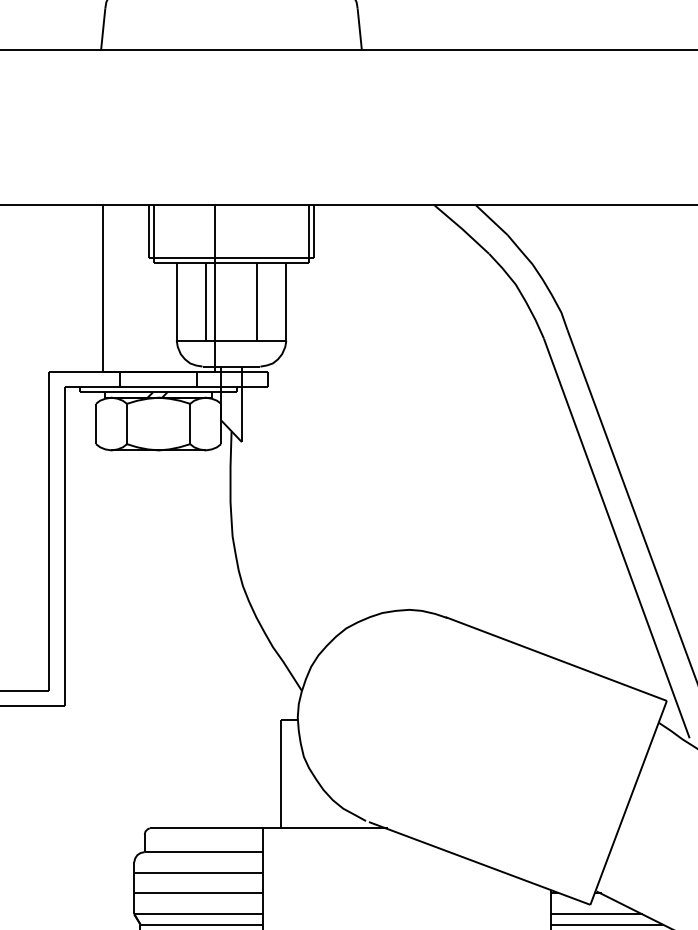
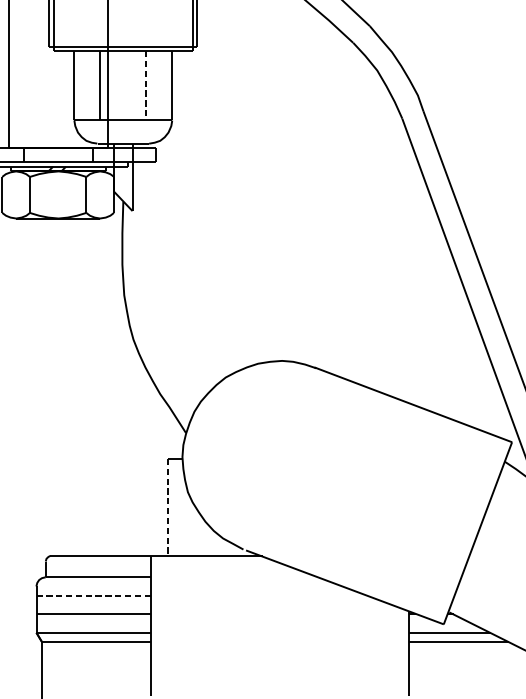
line: (257, 301) -> (146, 85), solid -> dashed
line: (281, 774) -> (167, 507), solid -> dashed
line: (198, 872) -> (93, 595), solid -> dashed

